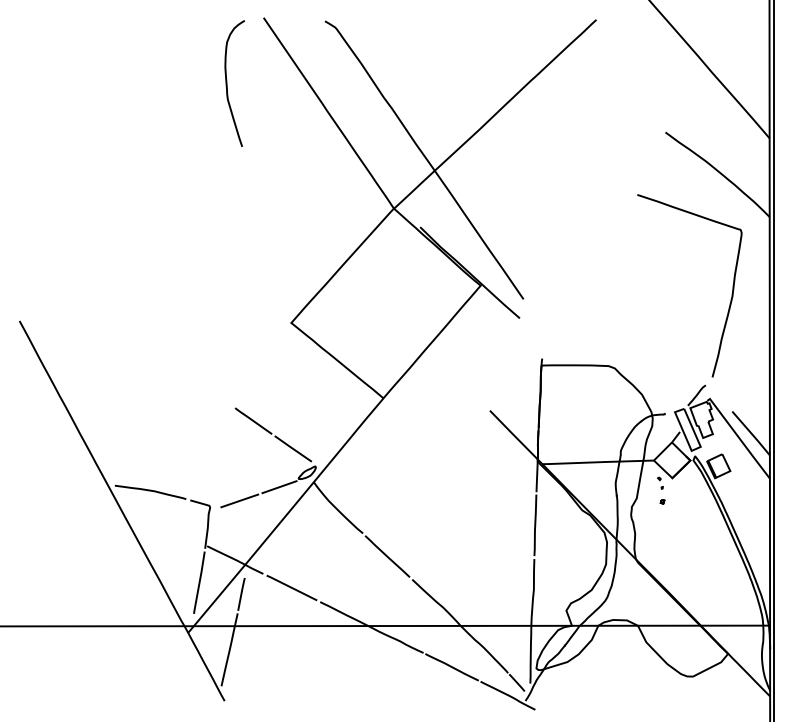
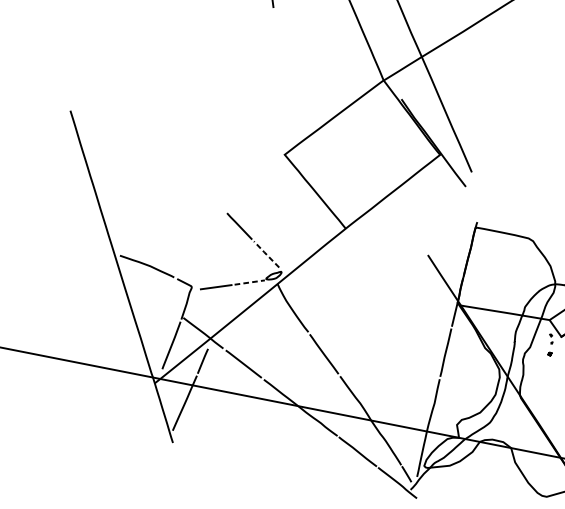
line: (292, 448) -> (266, 254), solid -> dashed
line: (279, 487) -> (249, 282), solid -> dashed

